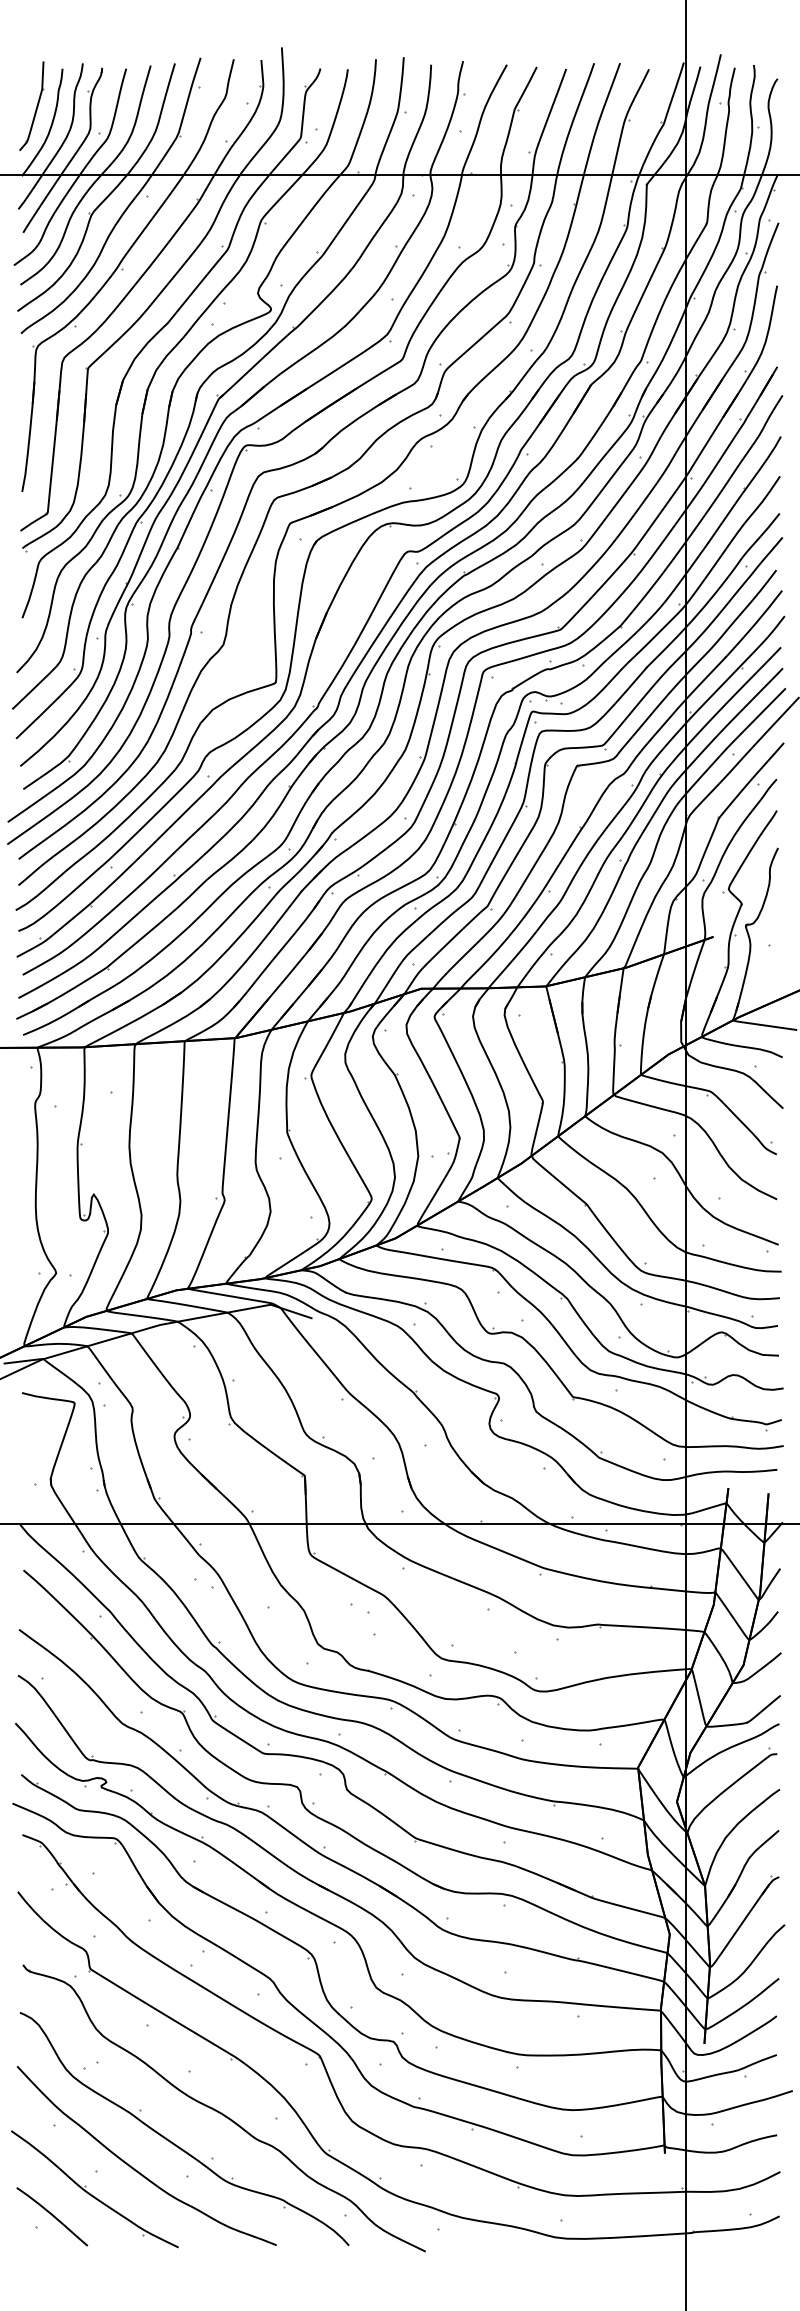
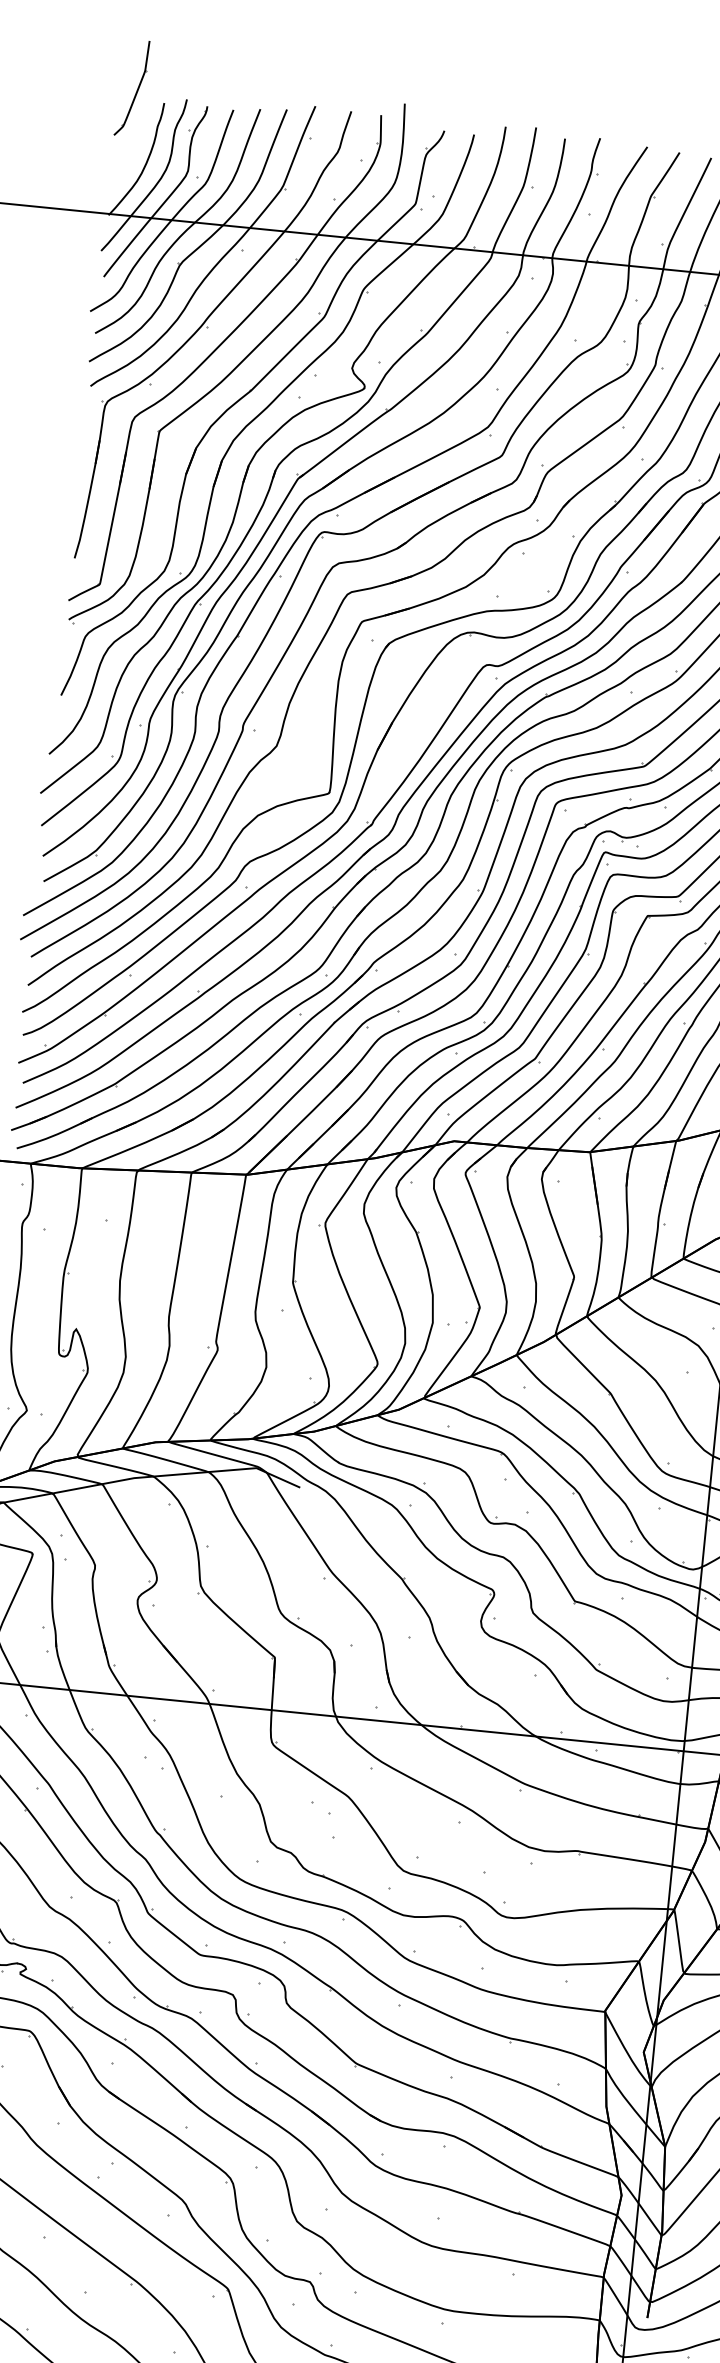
part: (31, 105) -> (131, 87), moved

